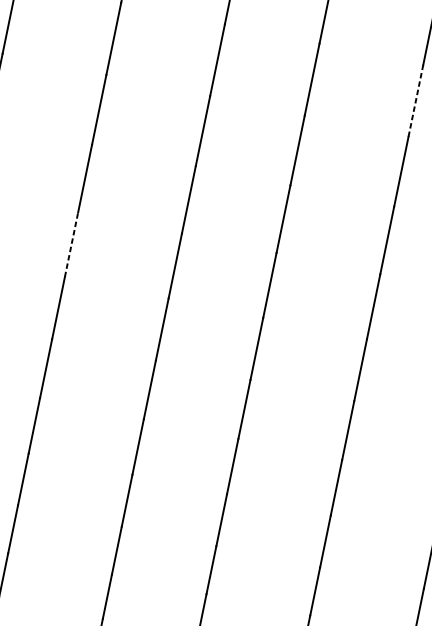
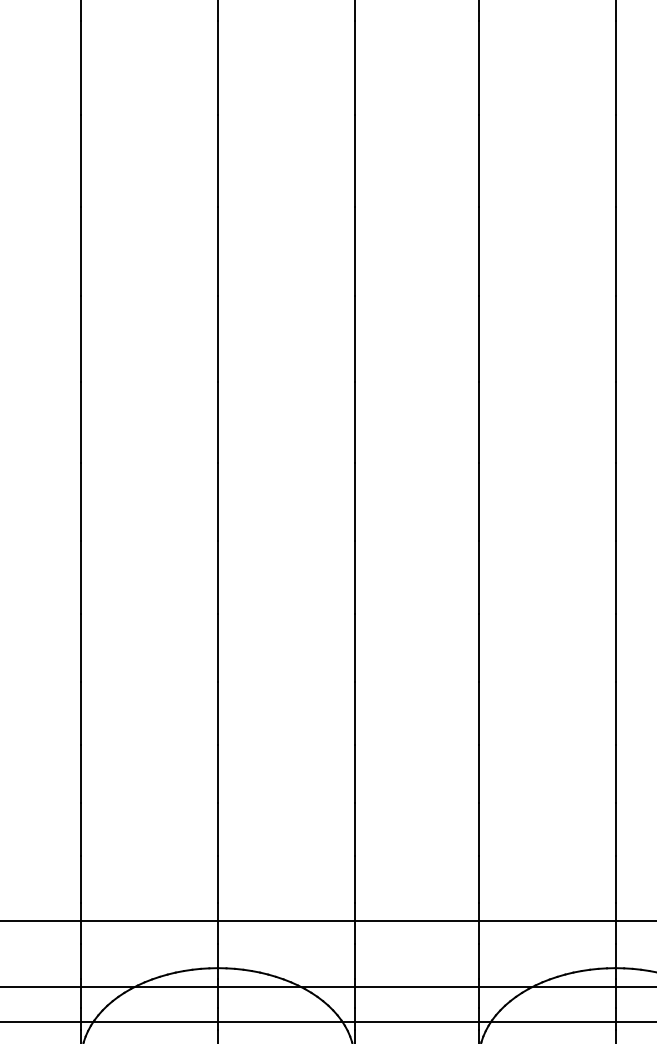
line: (415, 100) -> (615, 67), dashed -> solid
line: (71, 244) -> (217, 338), dashed -> solid

